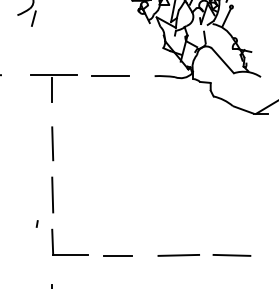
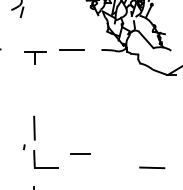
part: (54, 87) -> (35, 57), size x0.7
line: (52, 143) -> (34, 94), removed
line: (118, 254) -> (80, 153), moved
line: (179, 254) -> (117, 167), removed

